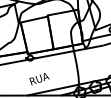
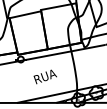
text: (39, 79) -> (45, 77), moved

